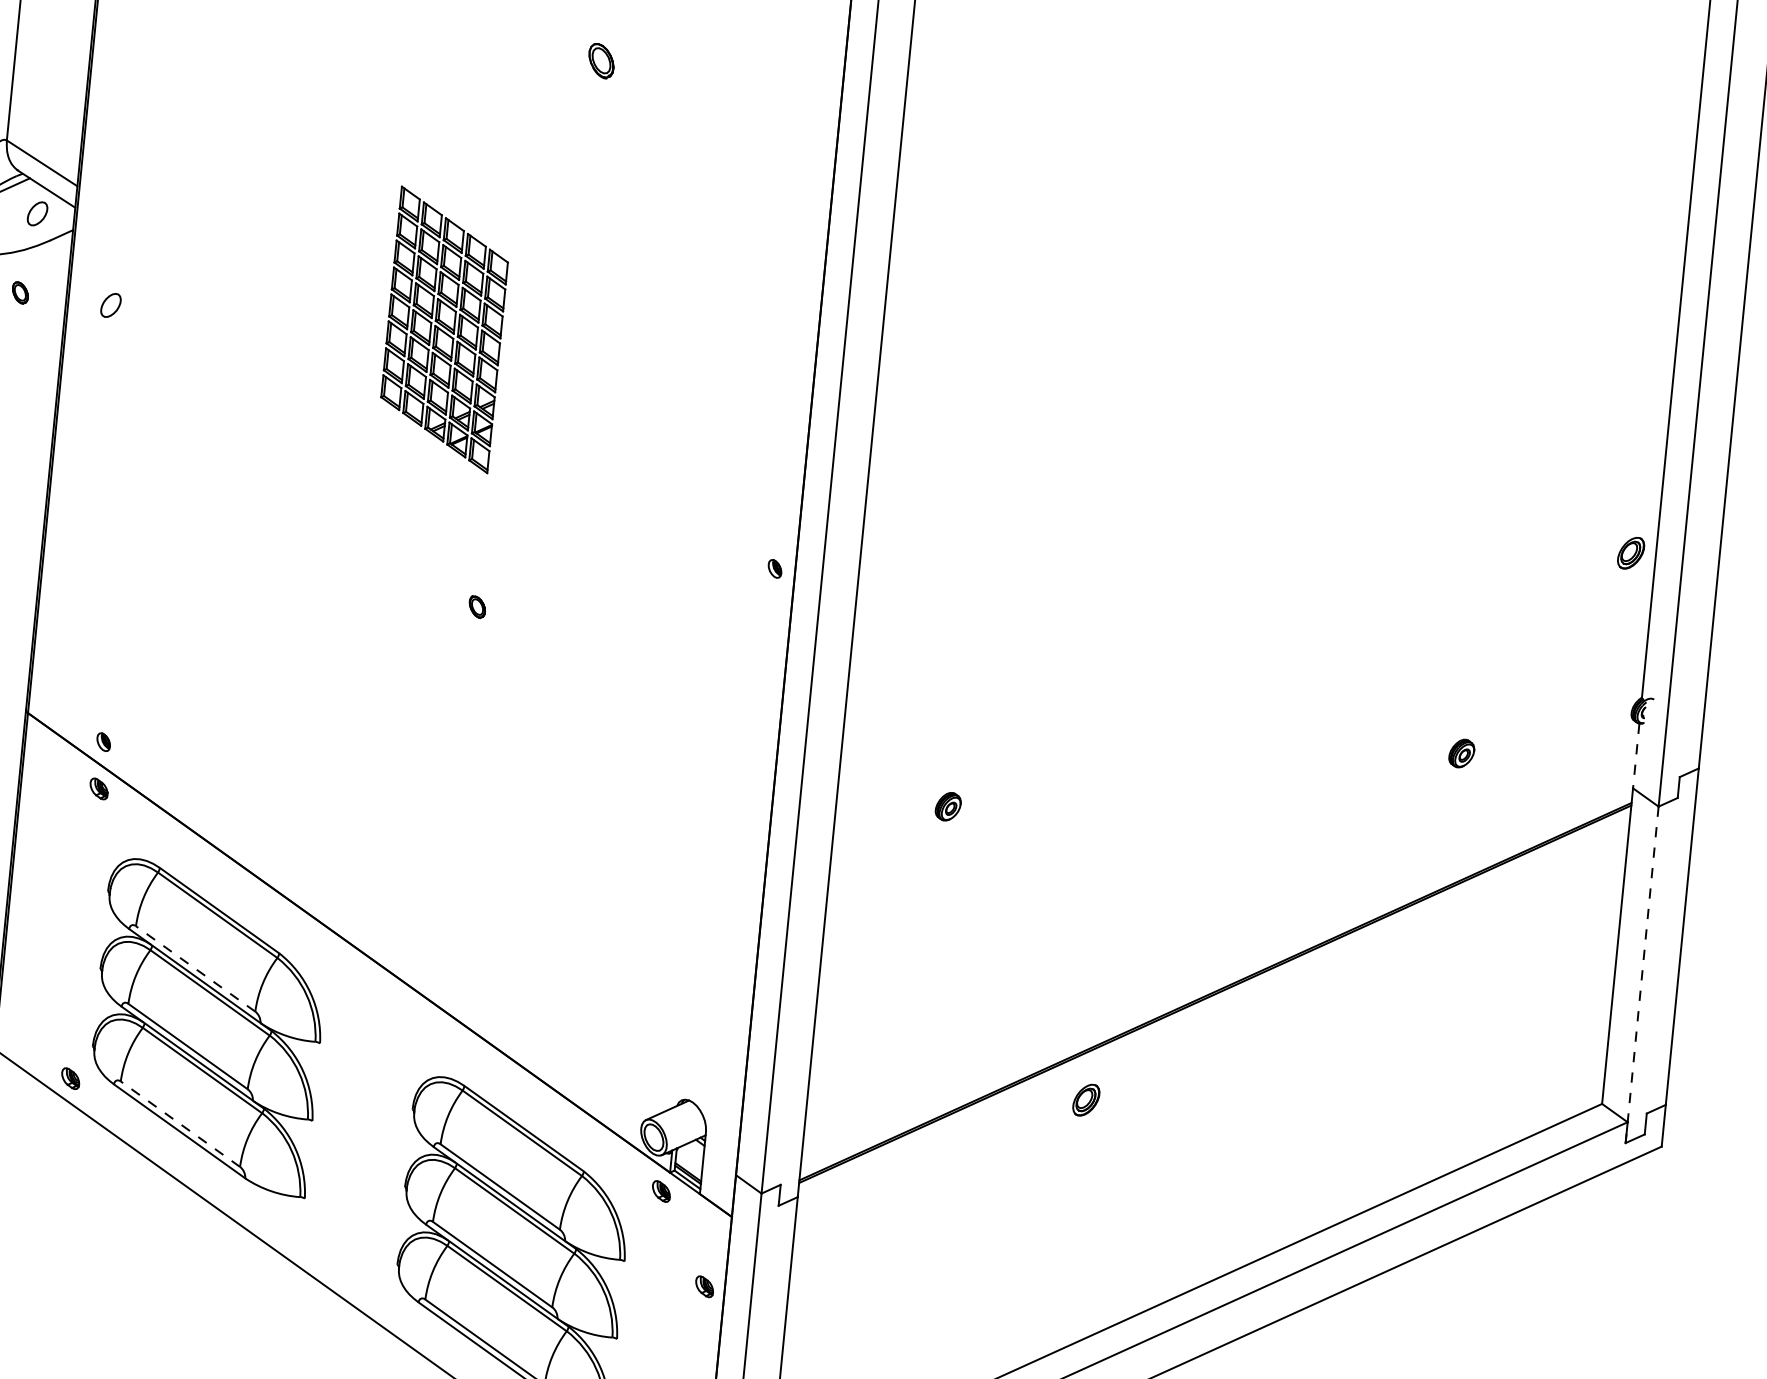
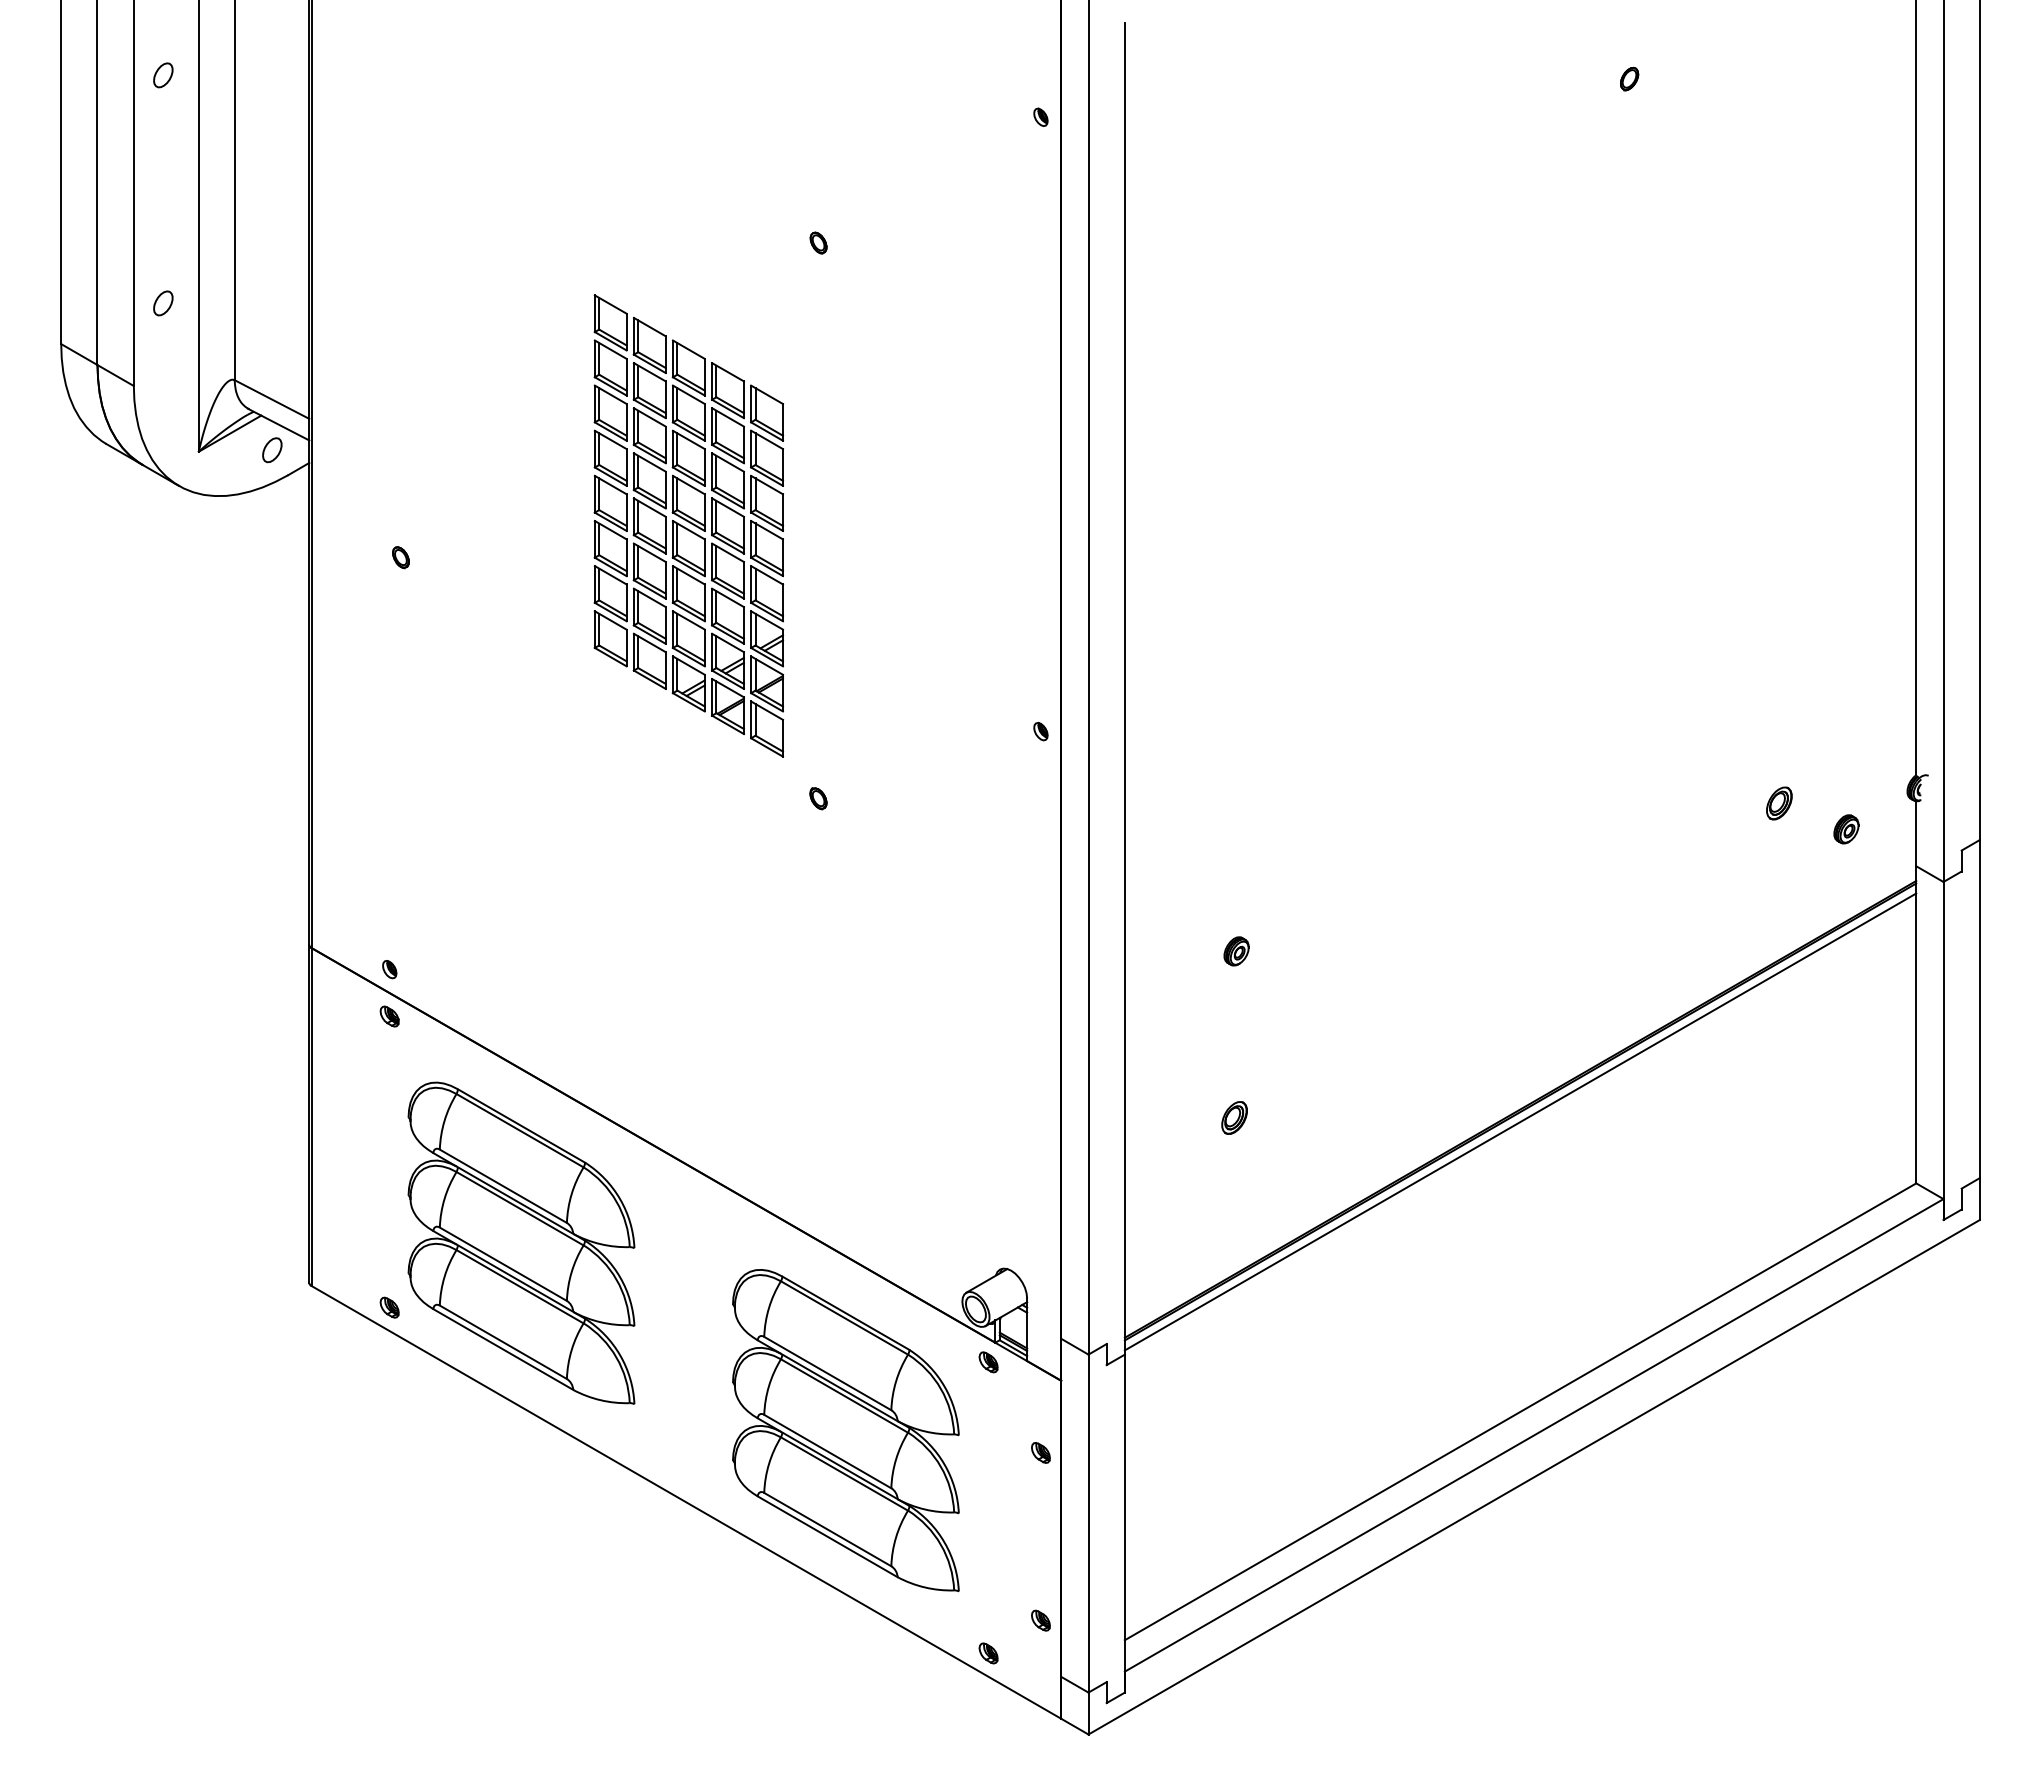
part: (601, 60) -> (818, 242), size x0.62
part: (19, 292) -> (400, 557), moved
part: (111, 305) -> (354, 534), removed
part: (444, 329) -> (688, 525), size x1.67
part: (1631, 553) -> (1779, 803), moved
part: (477, 606) -> (818, 798), moved
part: (1461, 753) -> (1846, 829), moved
line: (1636, 756) -> (1916, 834), dashed -> solid
line: (194, 969) -> (502, 1186), dashed -> solid
line: (1642, 975) -> (1943, 1051), dashed -> solid
line: (1214, 1003) -> (1520, 1121), added
part: (1086, 1099) -> (1234, 1117), moved
line: (179, 1124) -> (502, 1342), dashed -> solid

